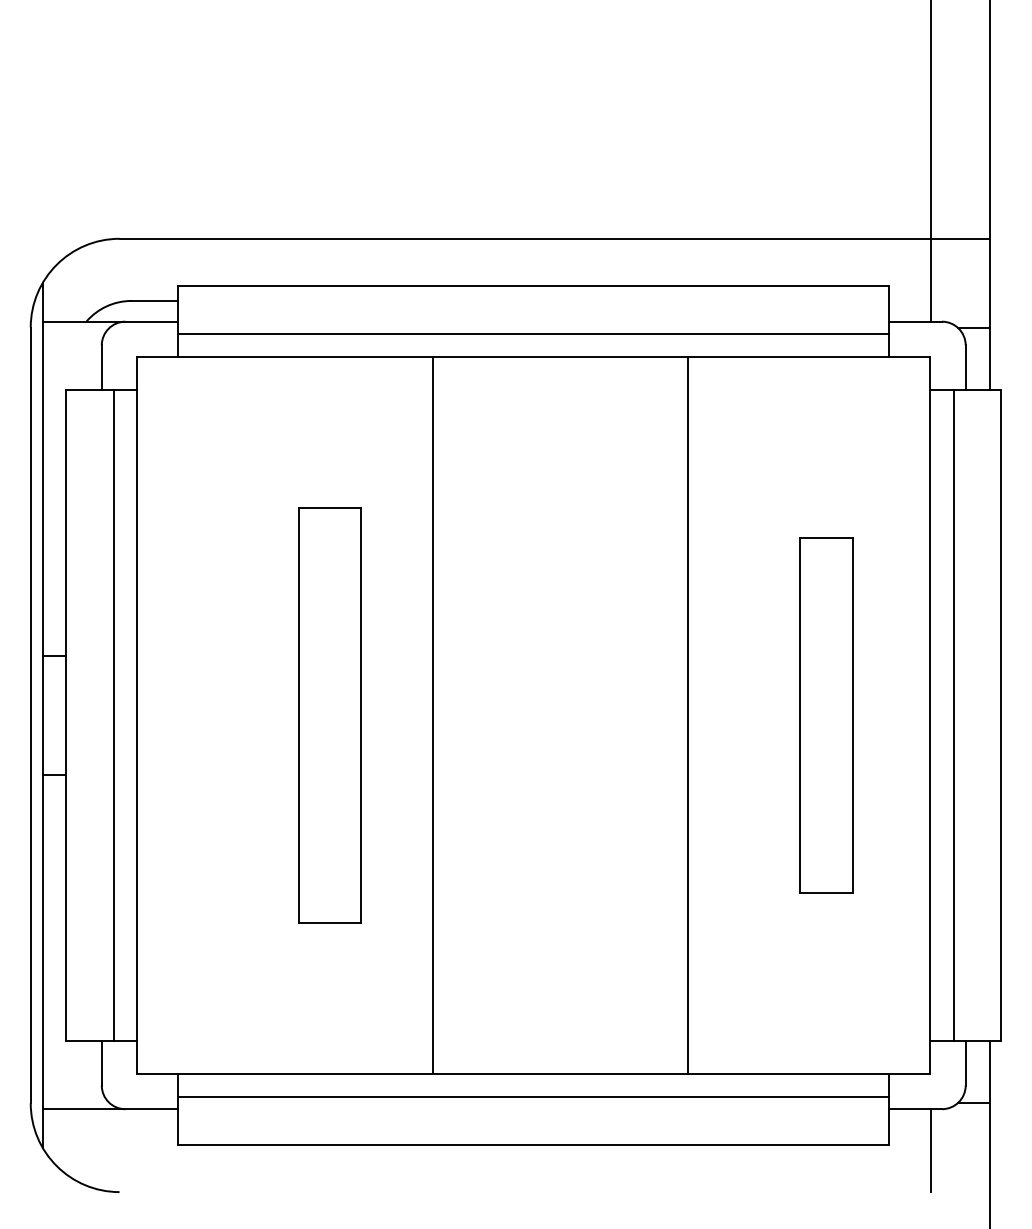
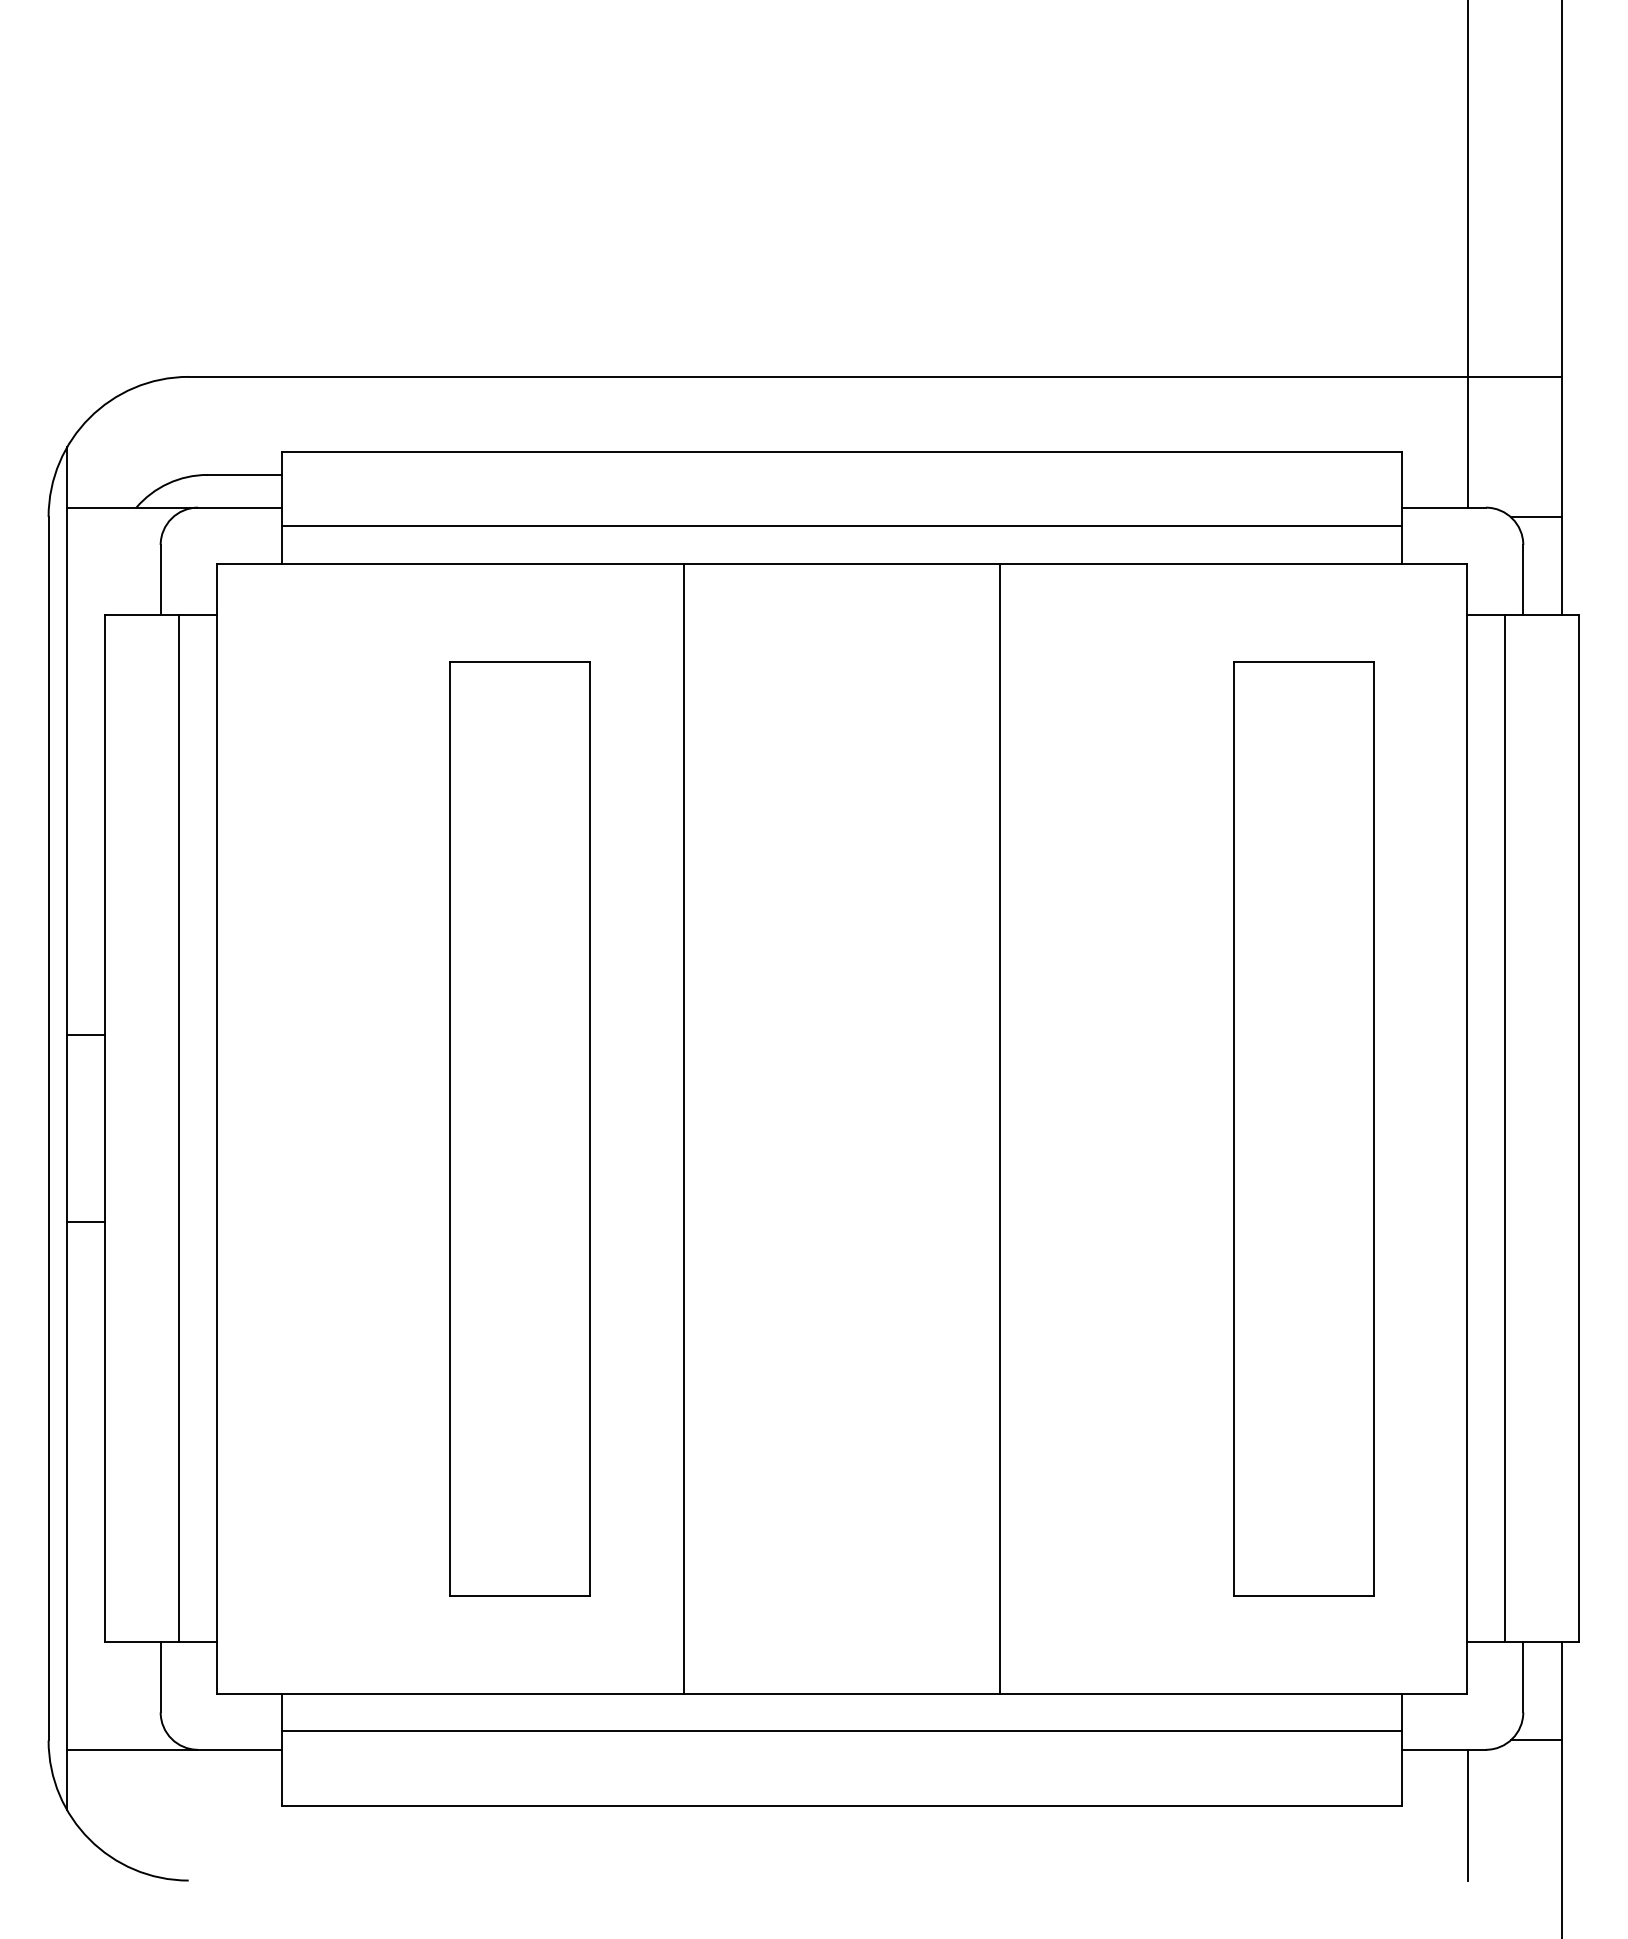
part: (329, 715) -> (519, 1128), size x1.43
line: (688, 715) -> (1000, 1128), moved
part: (826, 715) -> (1303, 1128), size x1.67

